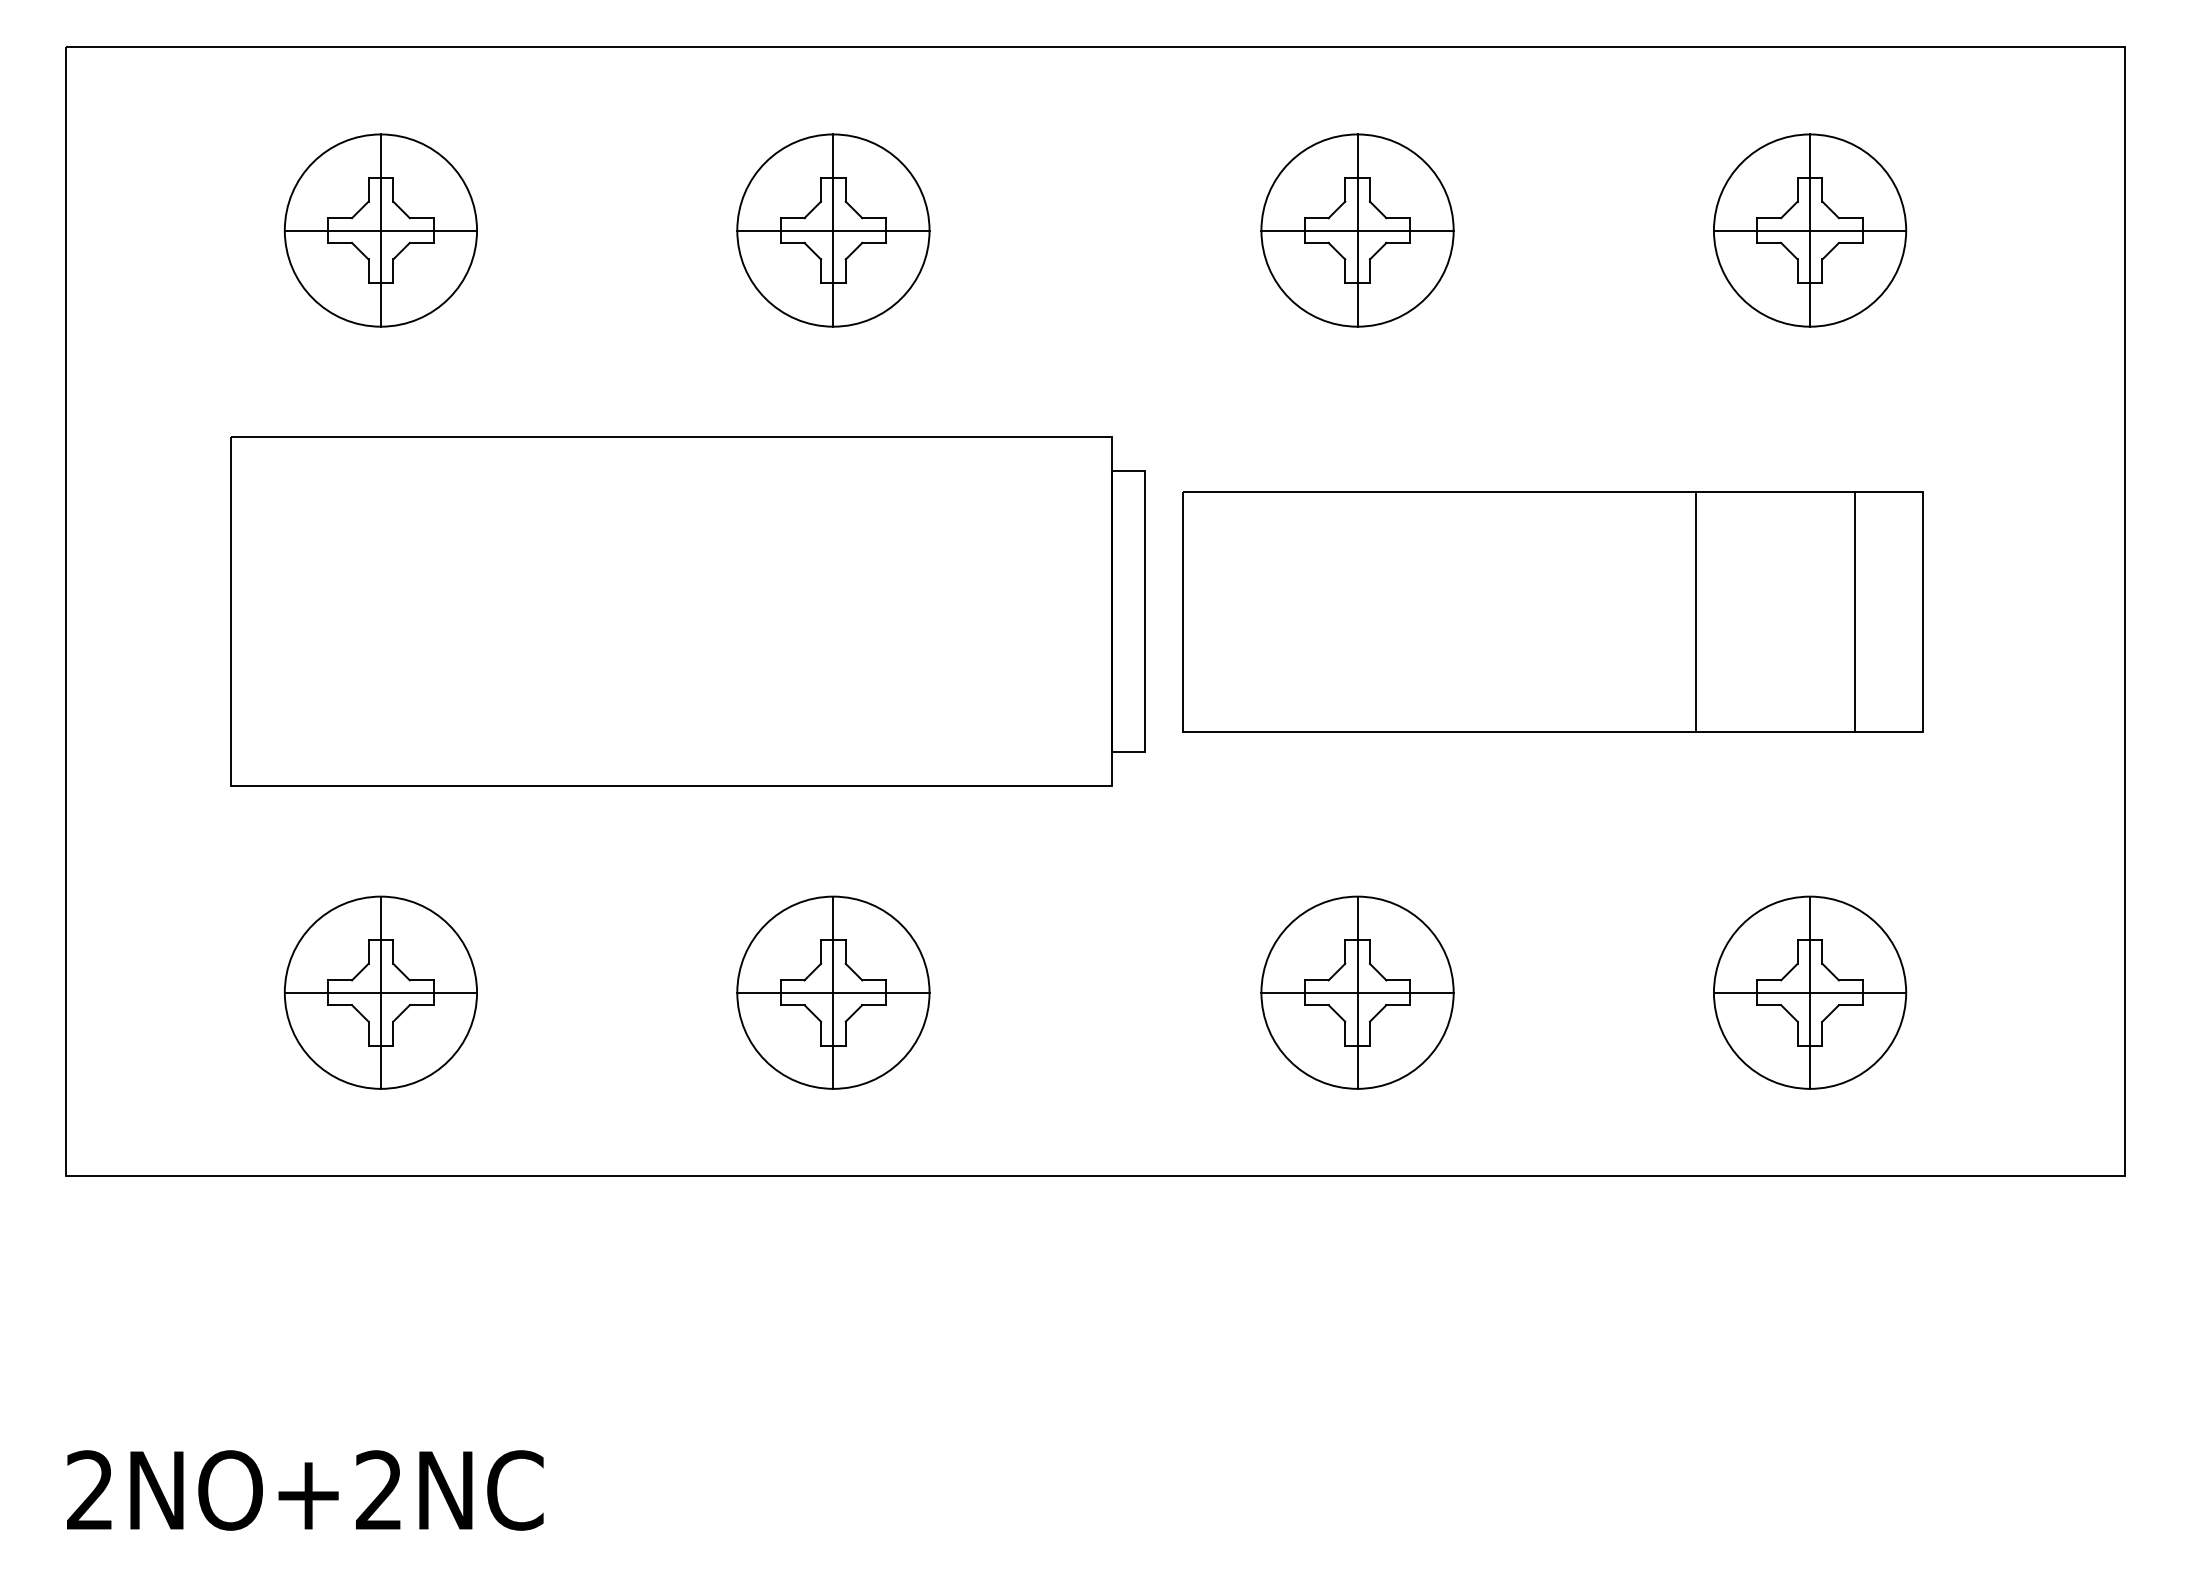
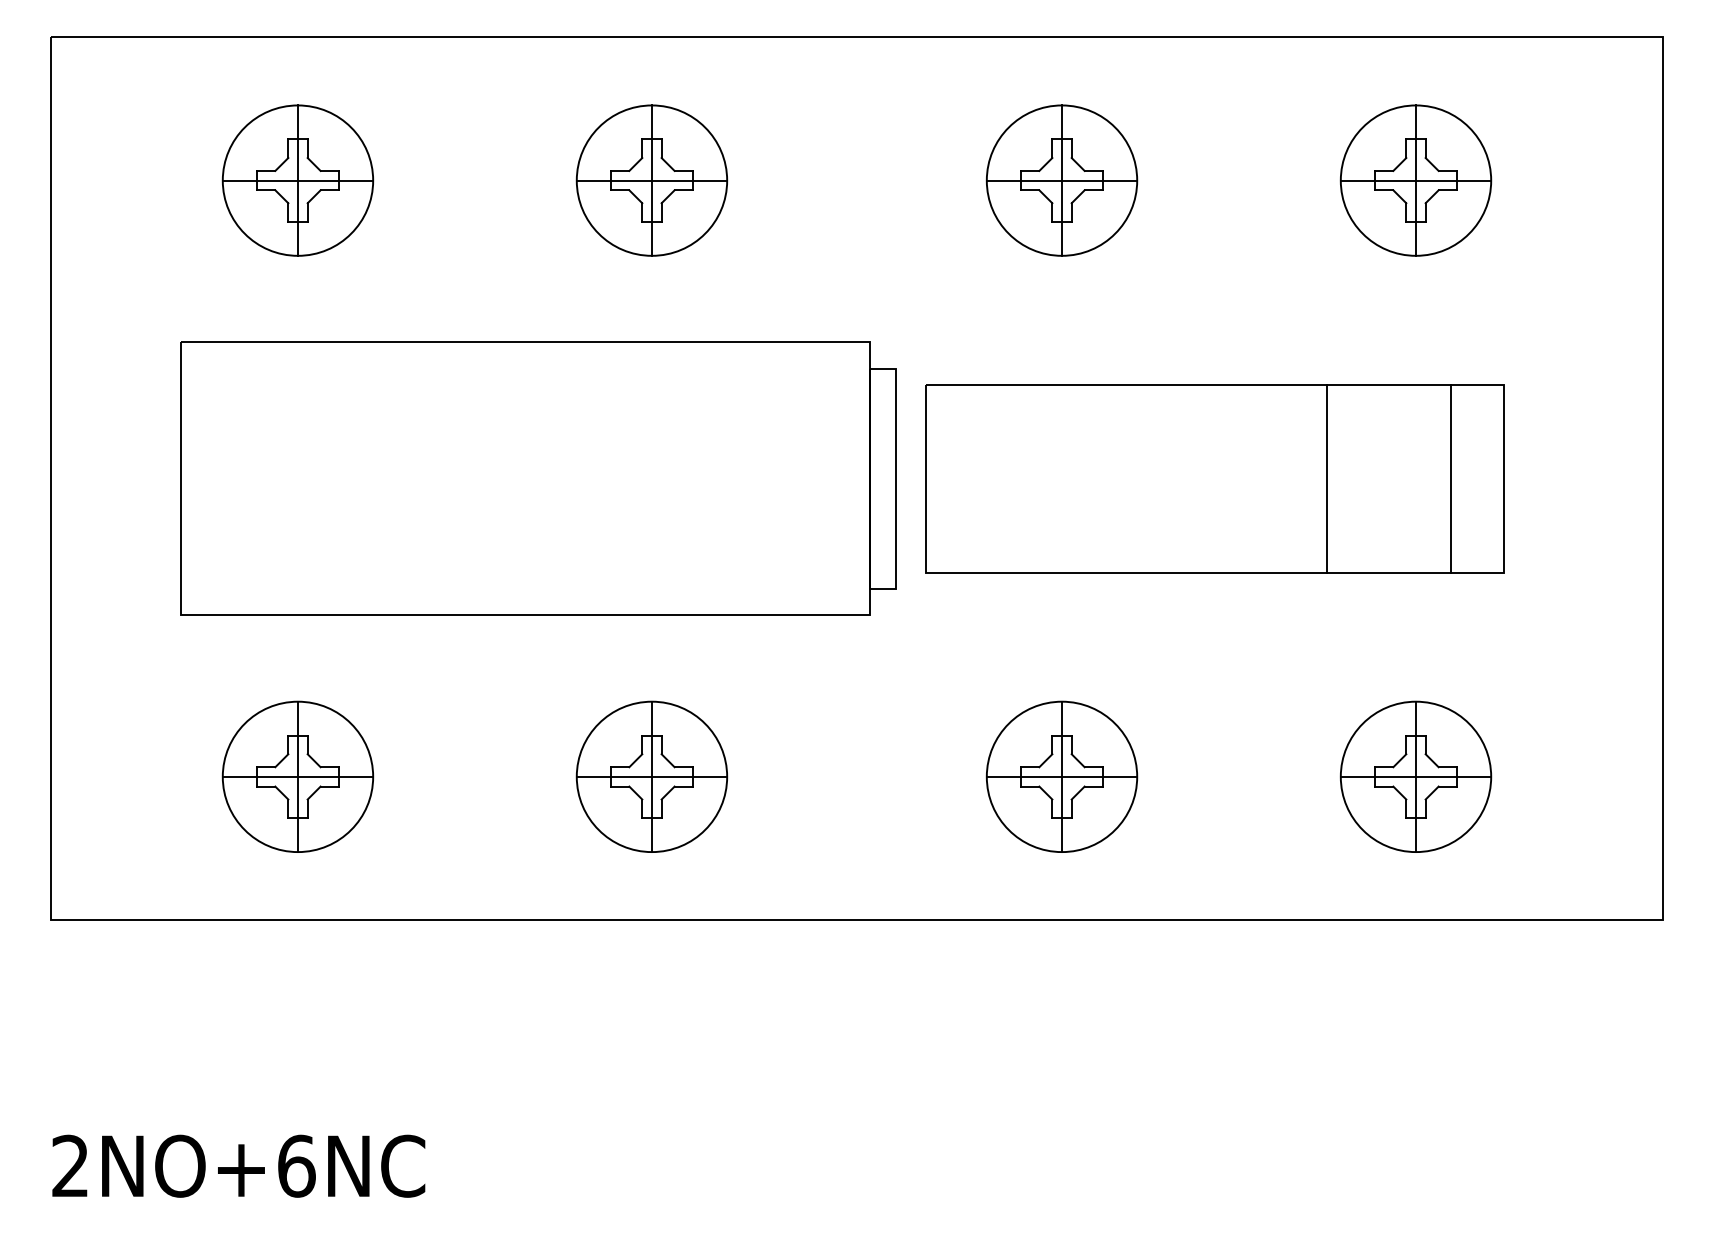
text: (379, 1490) -> (296, 1166), 2NO+2NC -> 2NO+6NC

